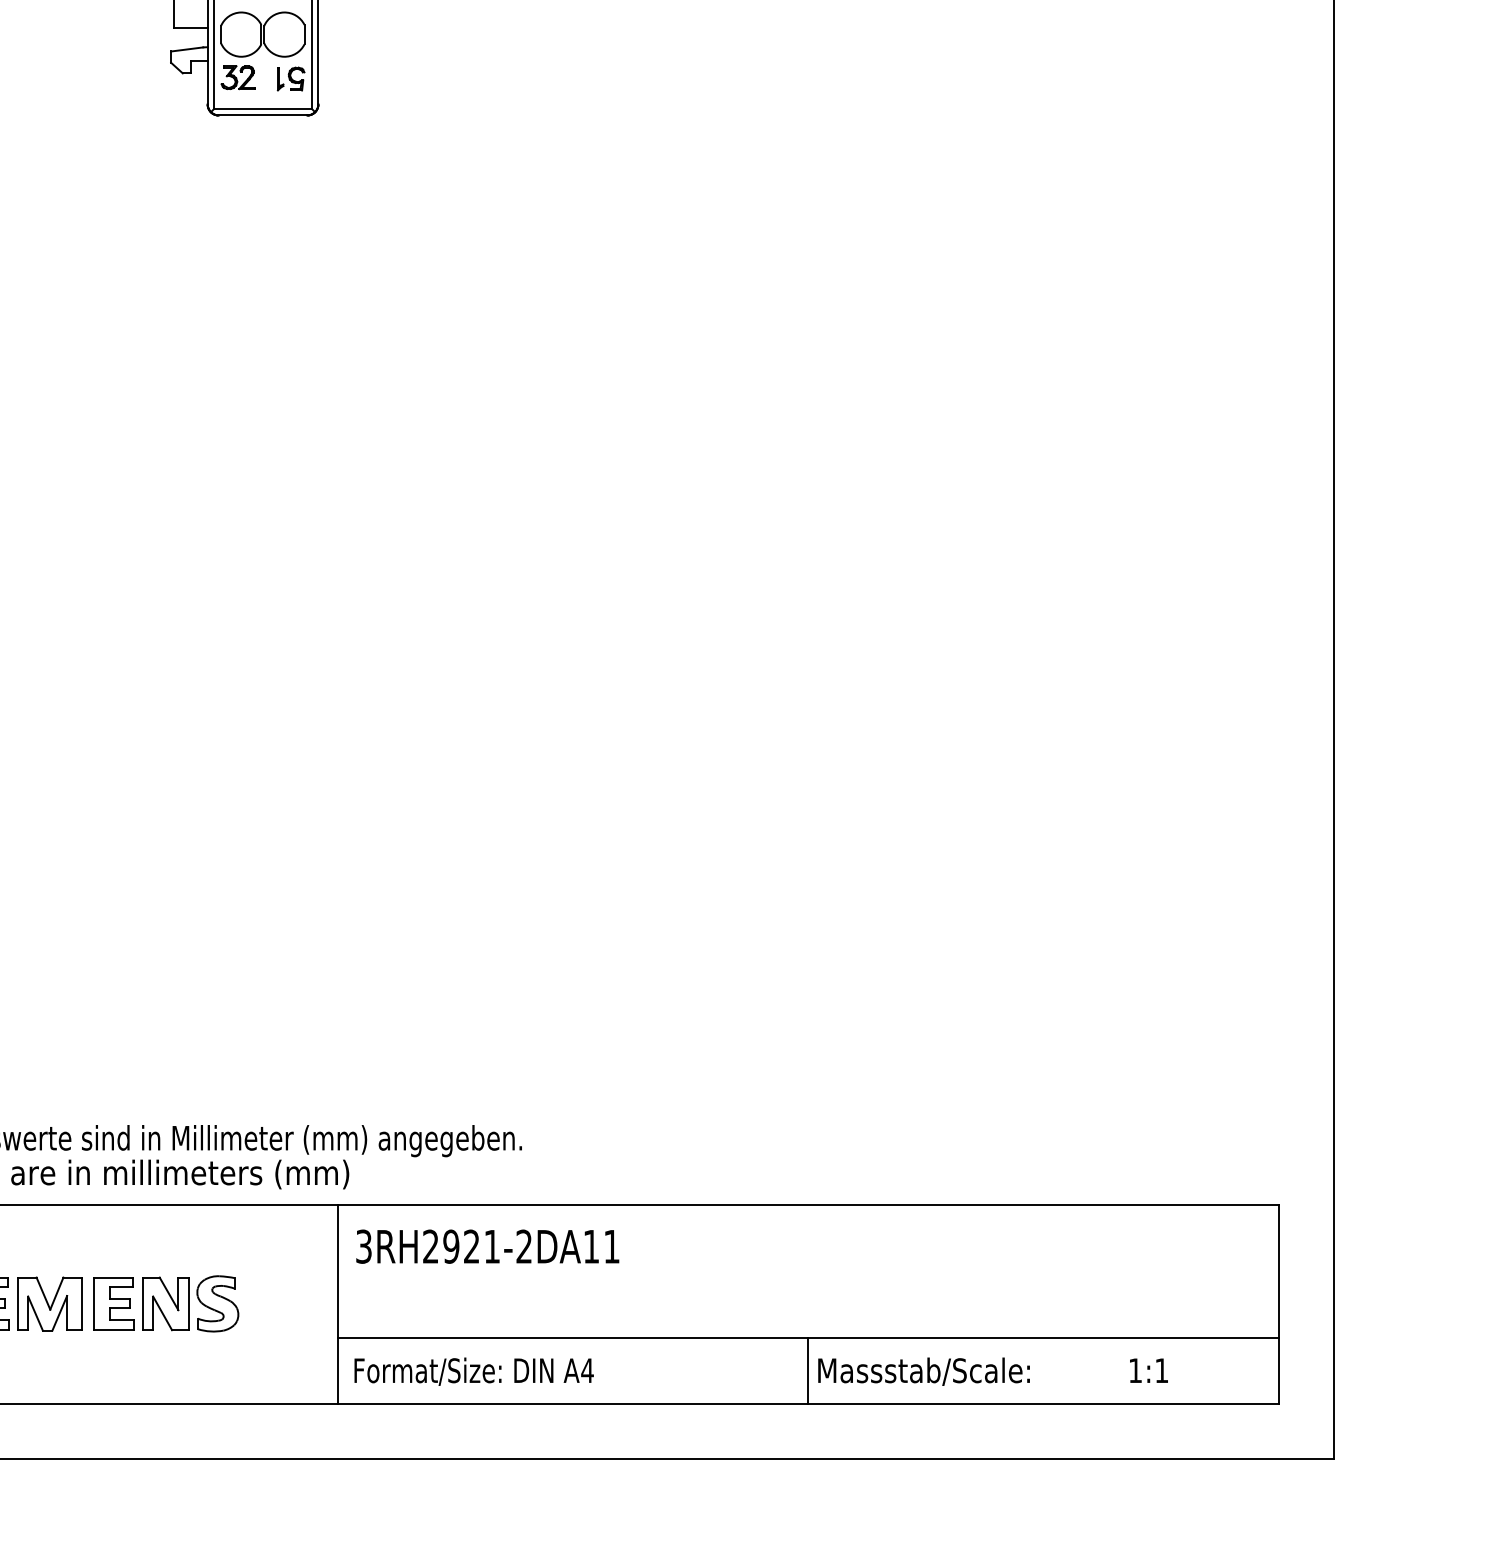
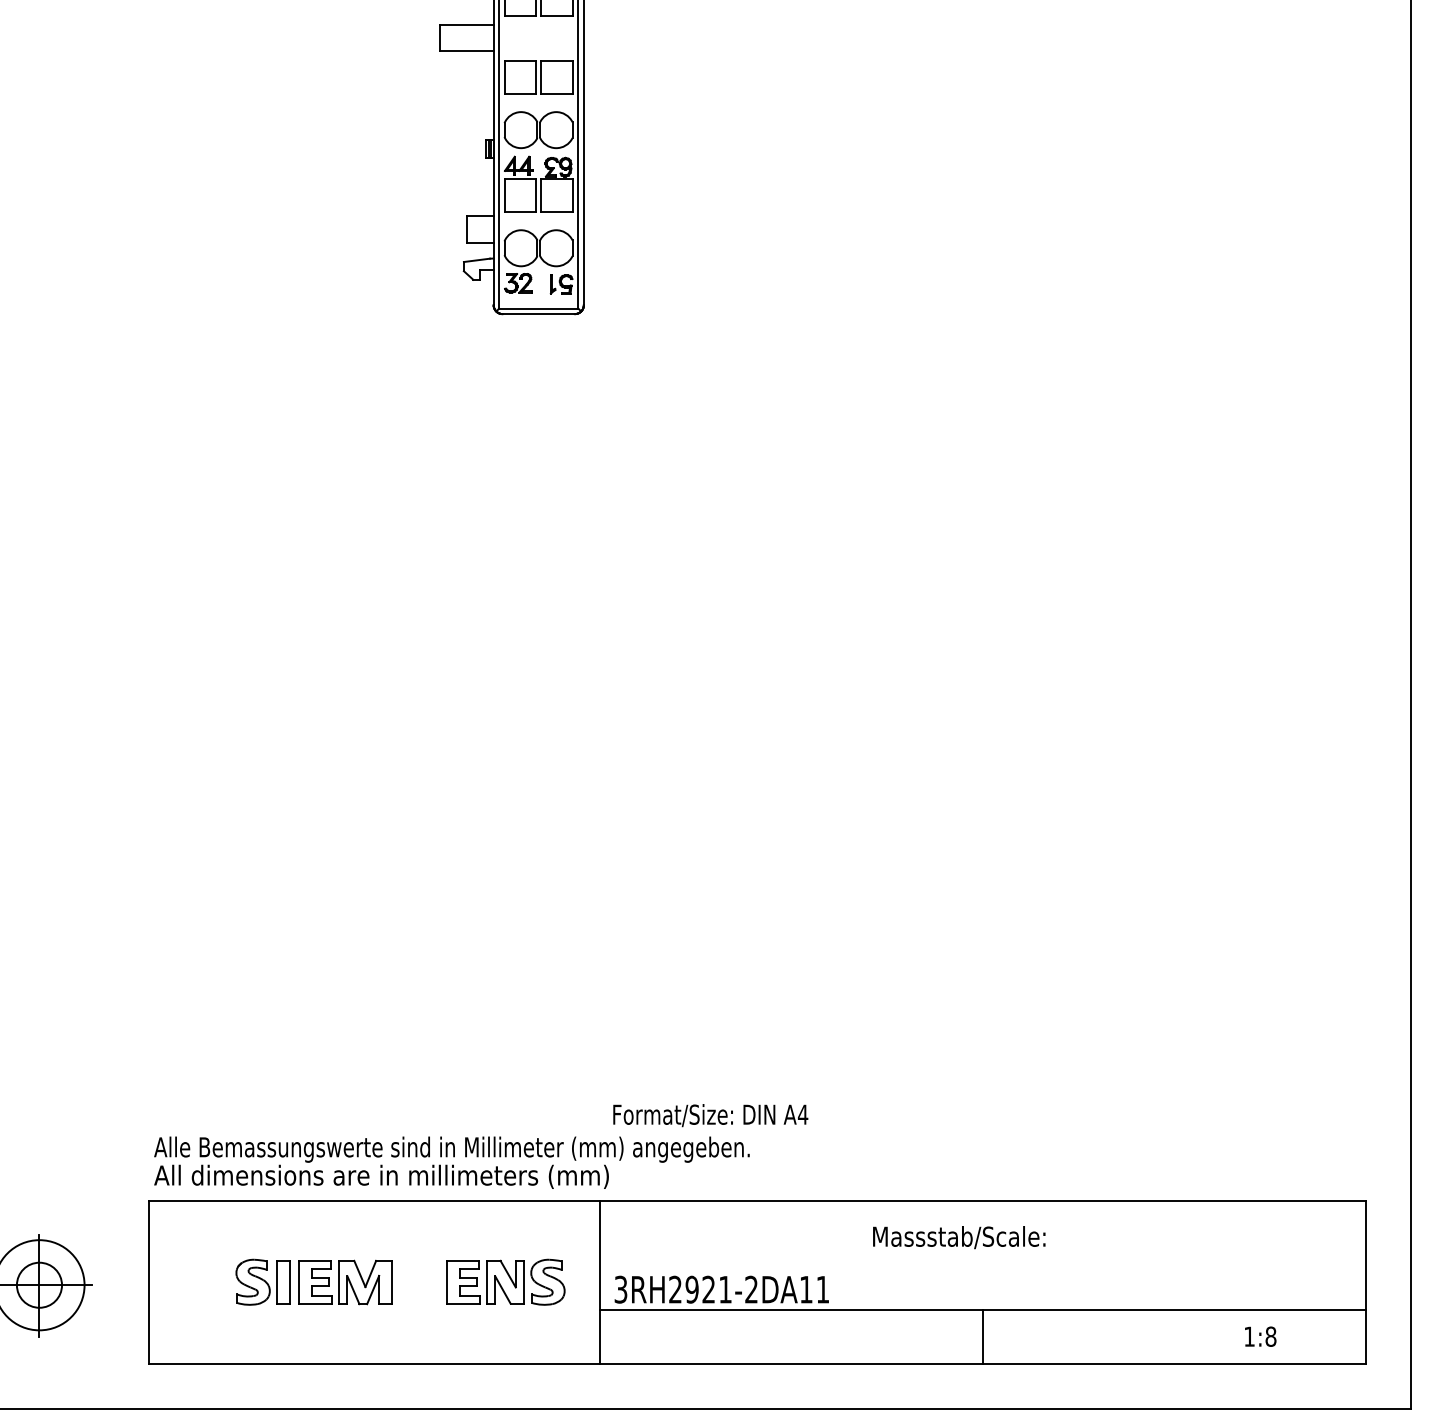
text: (487, 1246) -> (721, 1289), moved
part: (165, 1302) -> (505, 1281), moved
text: (1161, 1370) -> (1270, 1336), 1:1 -> 1:8
text: (473, 1371) -> (710, 1115), moved
text: (924, 1371) -> (959, 1237), moved

